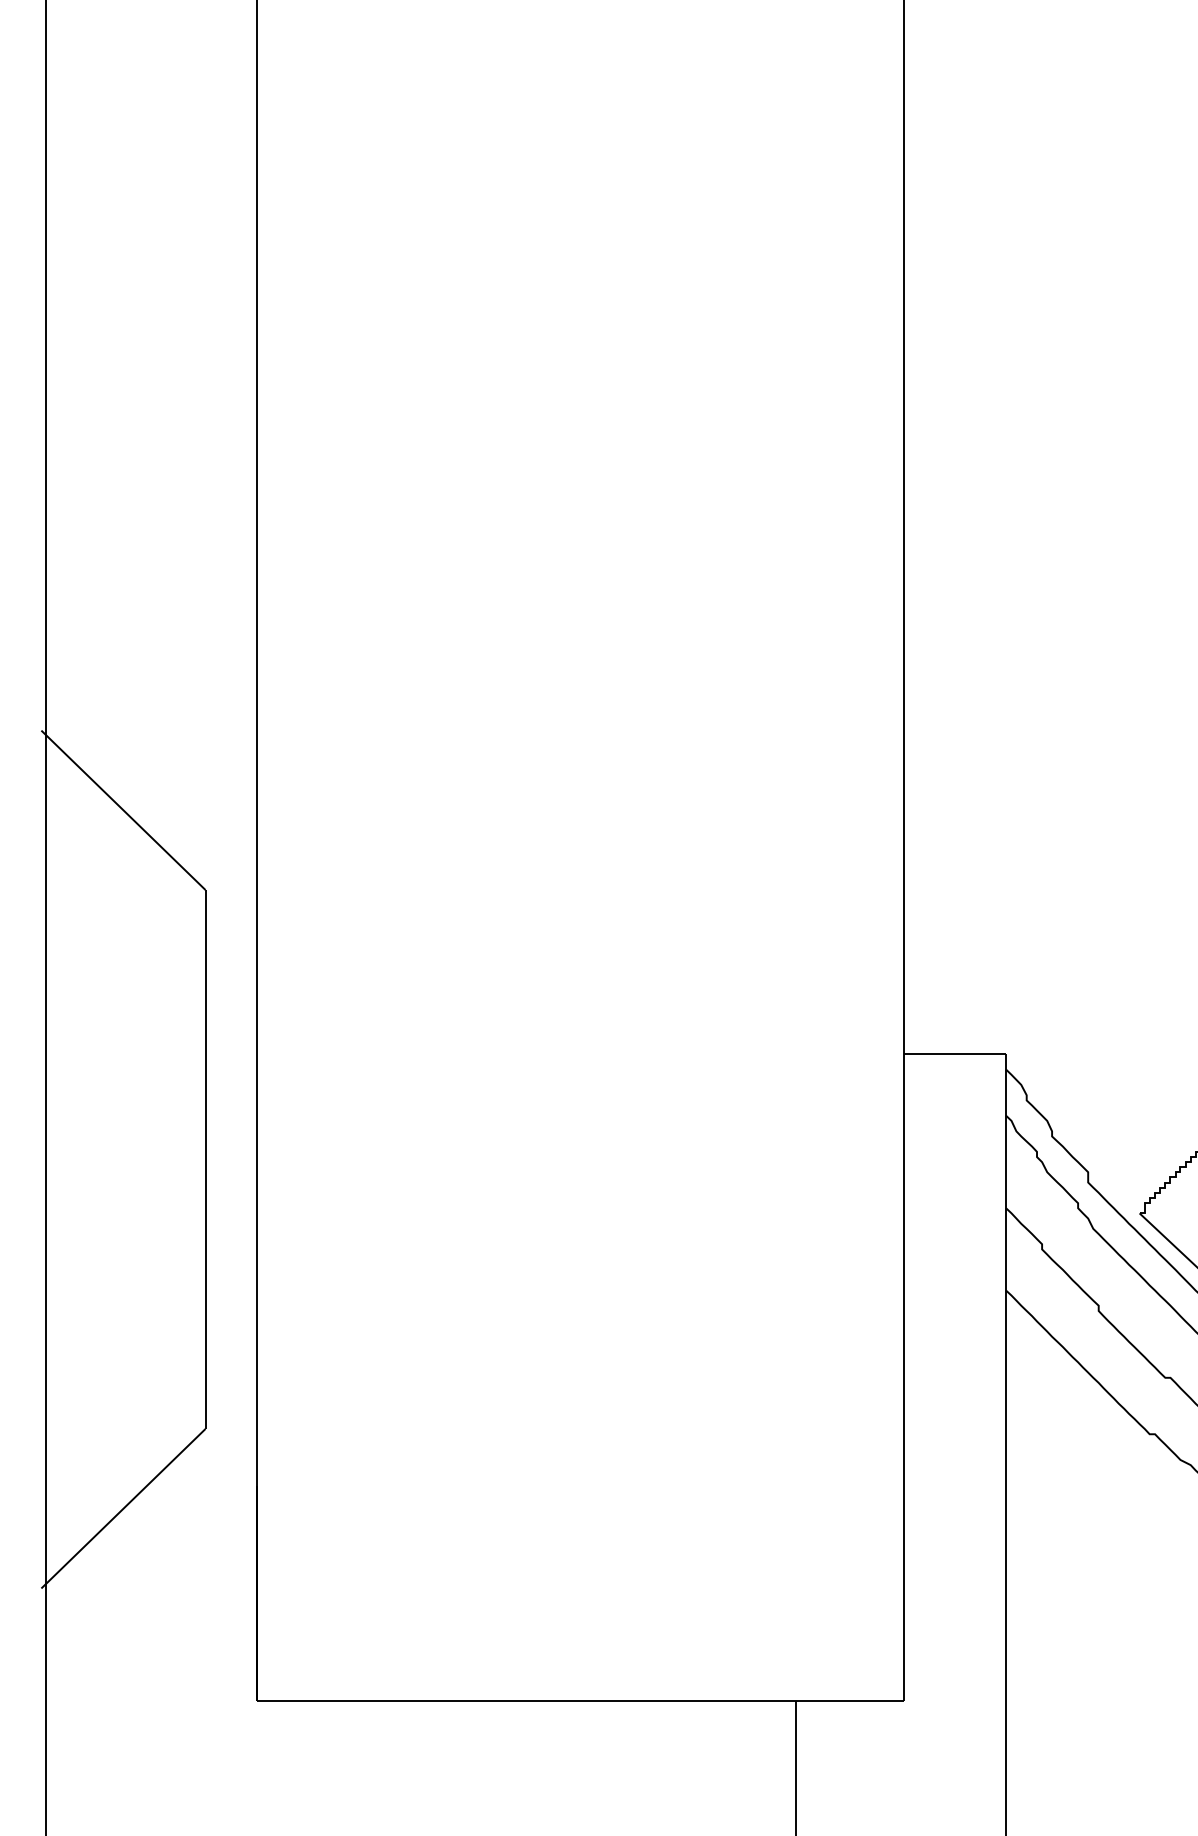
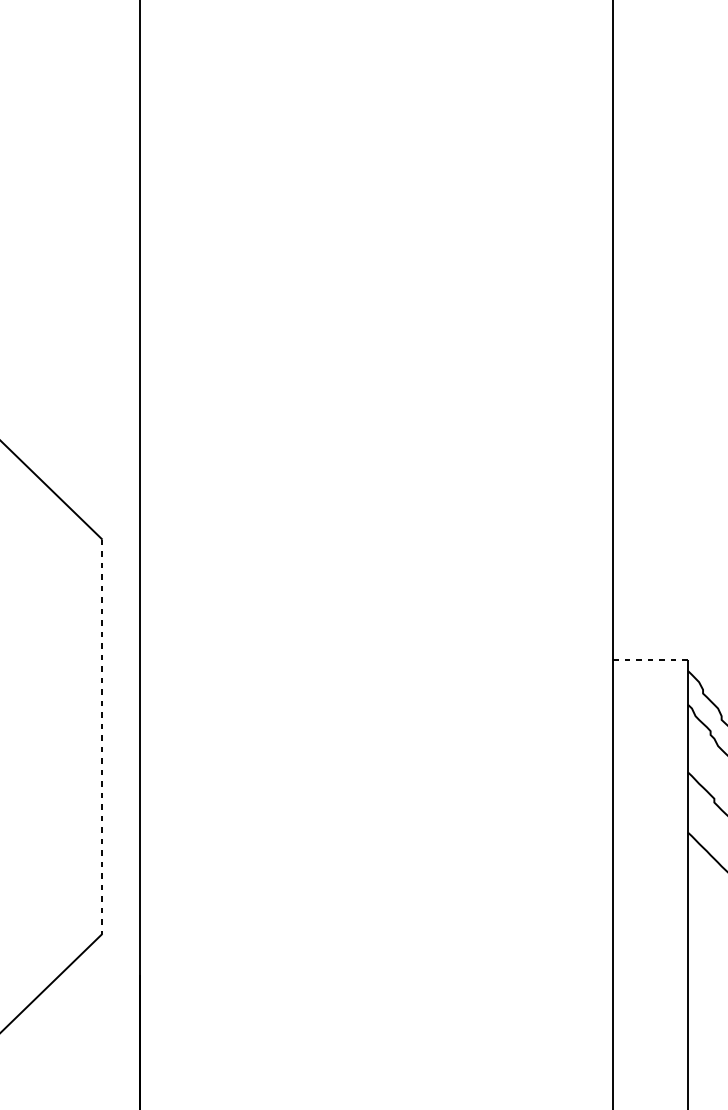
line: (955, 1054) -> (651, 659), solid -> dashed
line: (205, 1160) -> (102, 737), solid -> dashed

